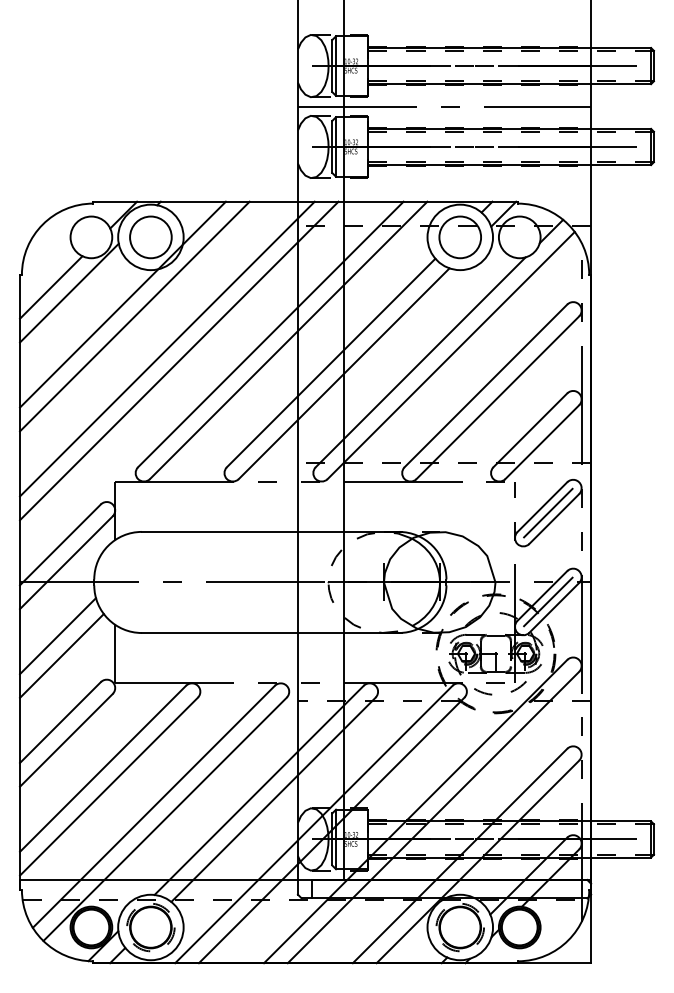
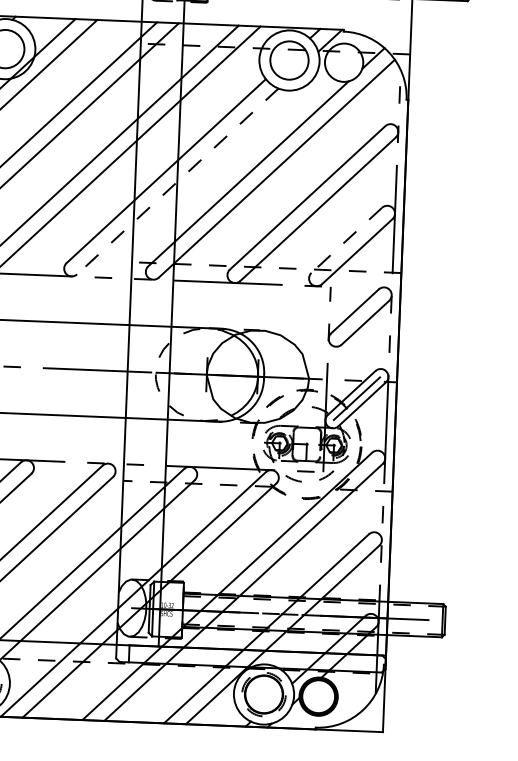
line: (343, 374) -> (177, 182), solid -> dashed
line: (530, 430) -> (346, 240), solid -> dashed
line: (548, 513) -> (360, 317), removed

